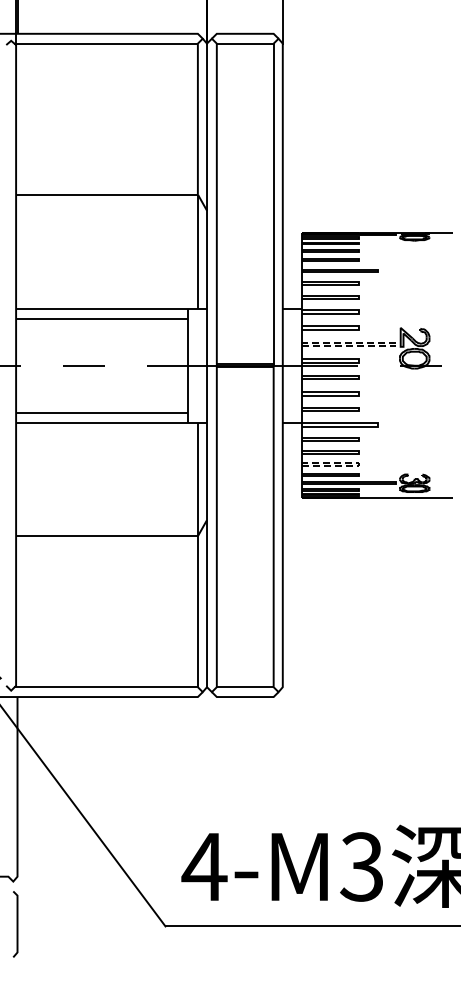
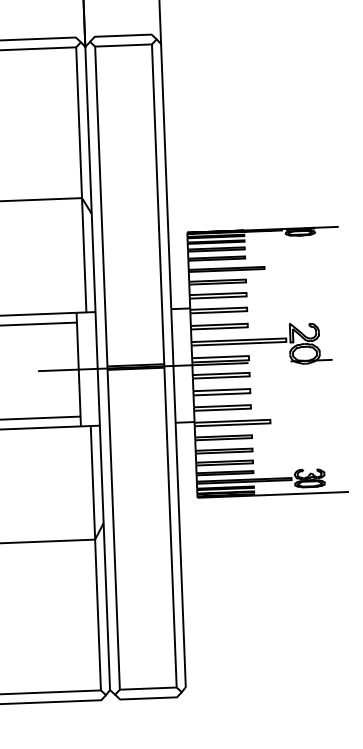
line: (396, 344) -> (286, 340), dashed -> solid
line: (358, 464) -> (252, 461), dashed -> solid

